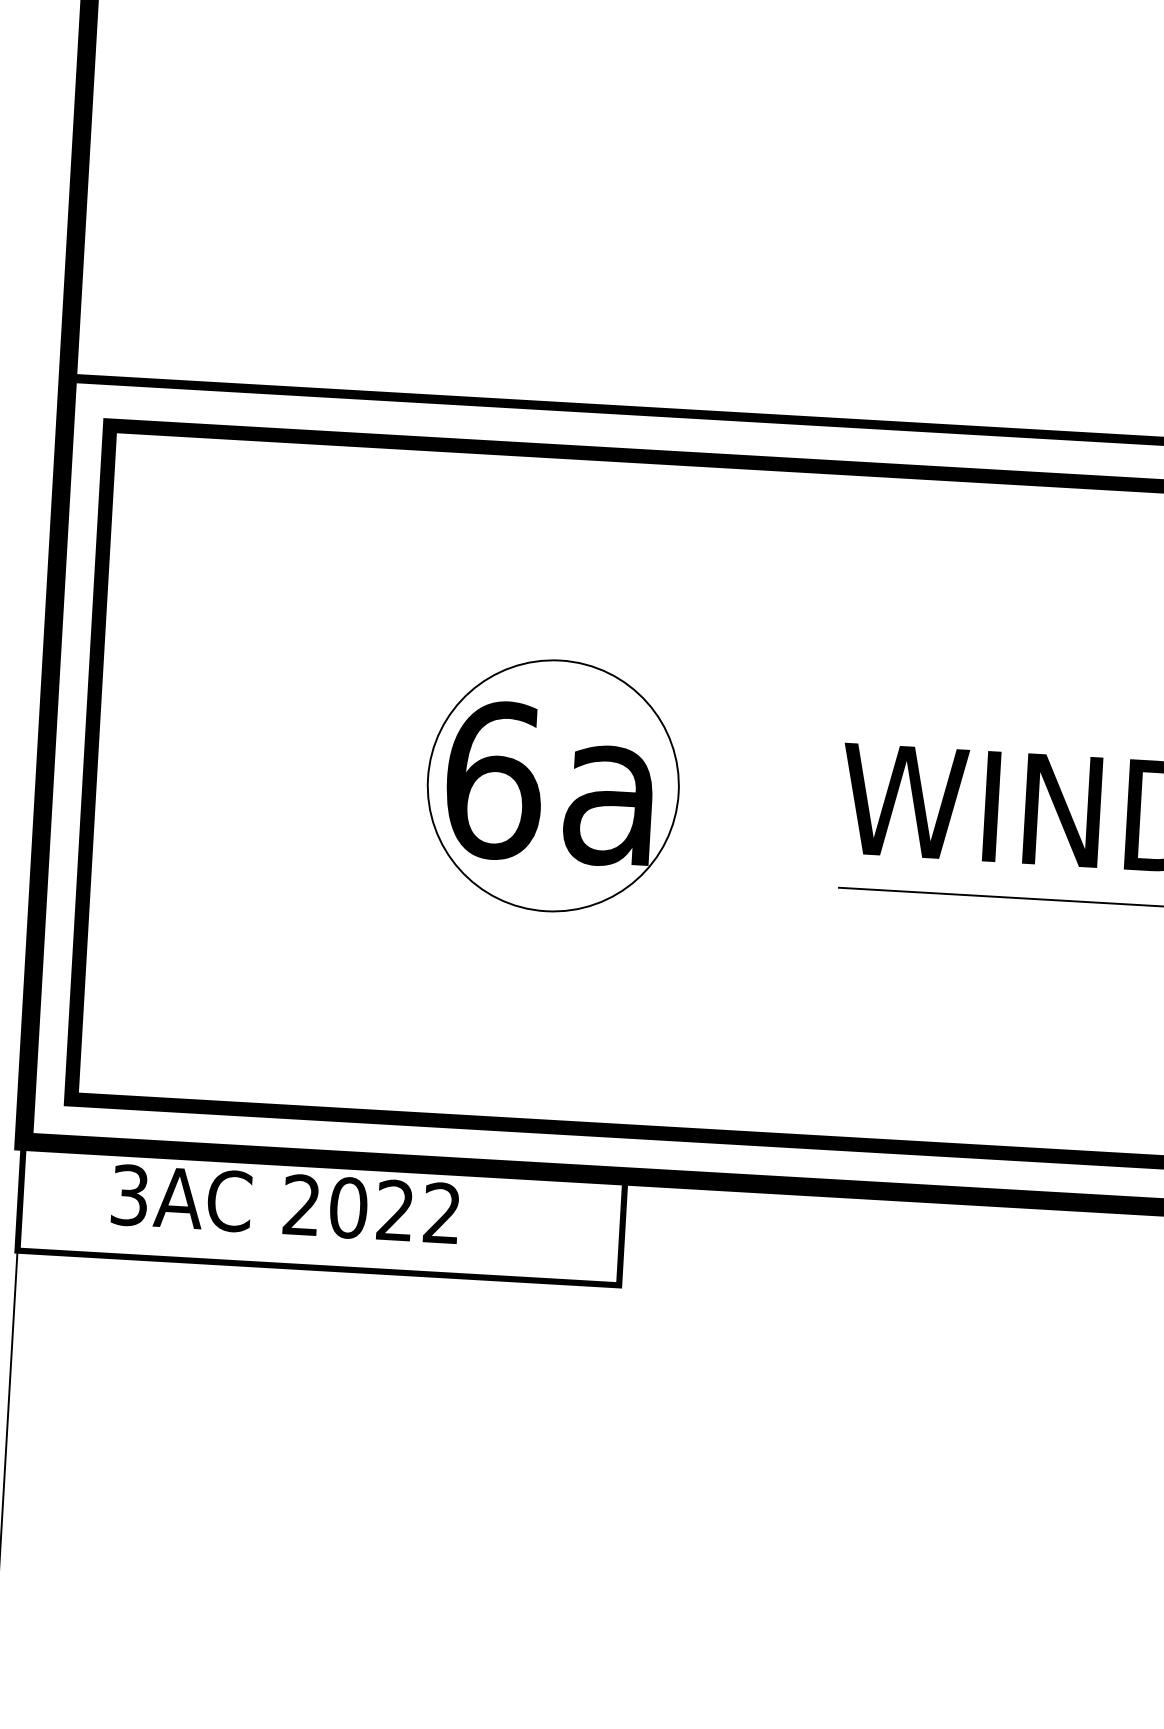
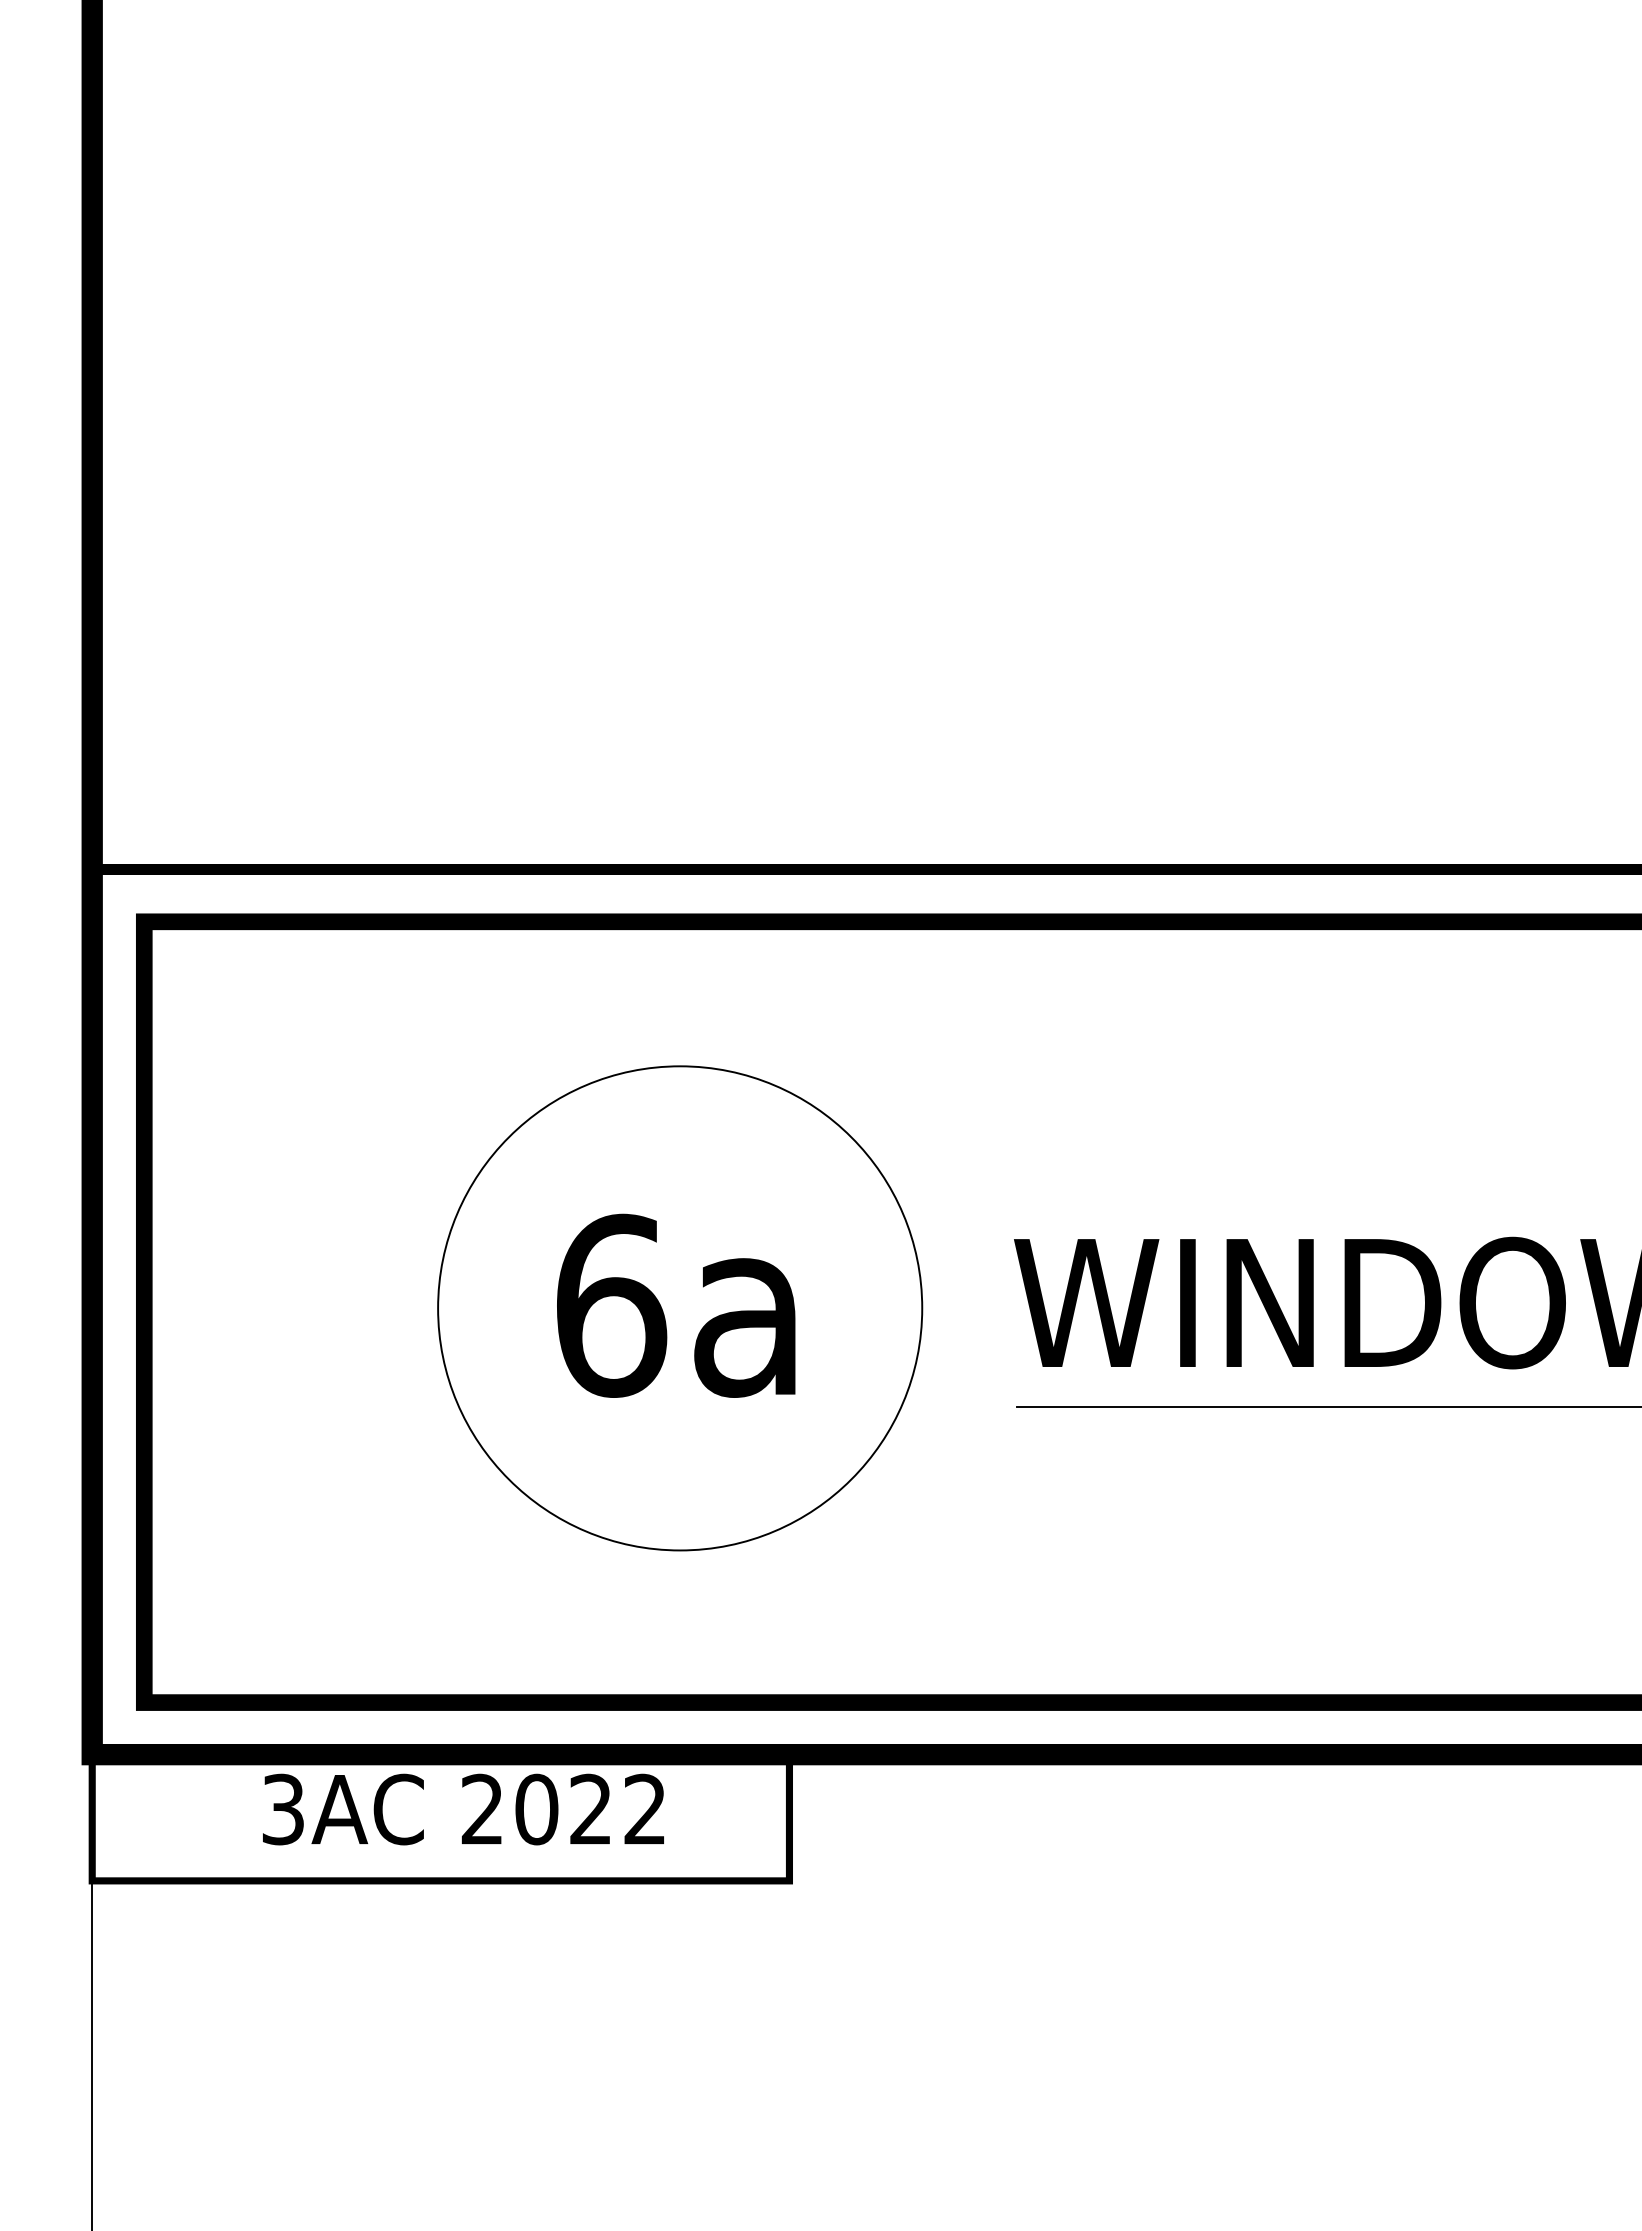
circle: (553, 786) -> (680, 1308), size x1.67
text: (285, 1204) -> (463, 1809), moved

